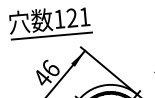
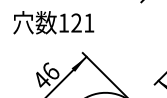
line: (51, 36) -> (54, 39), removed

